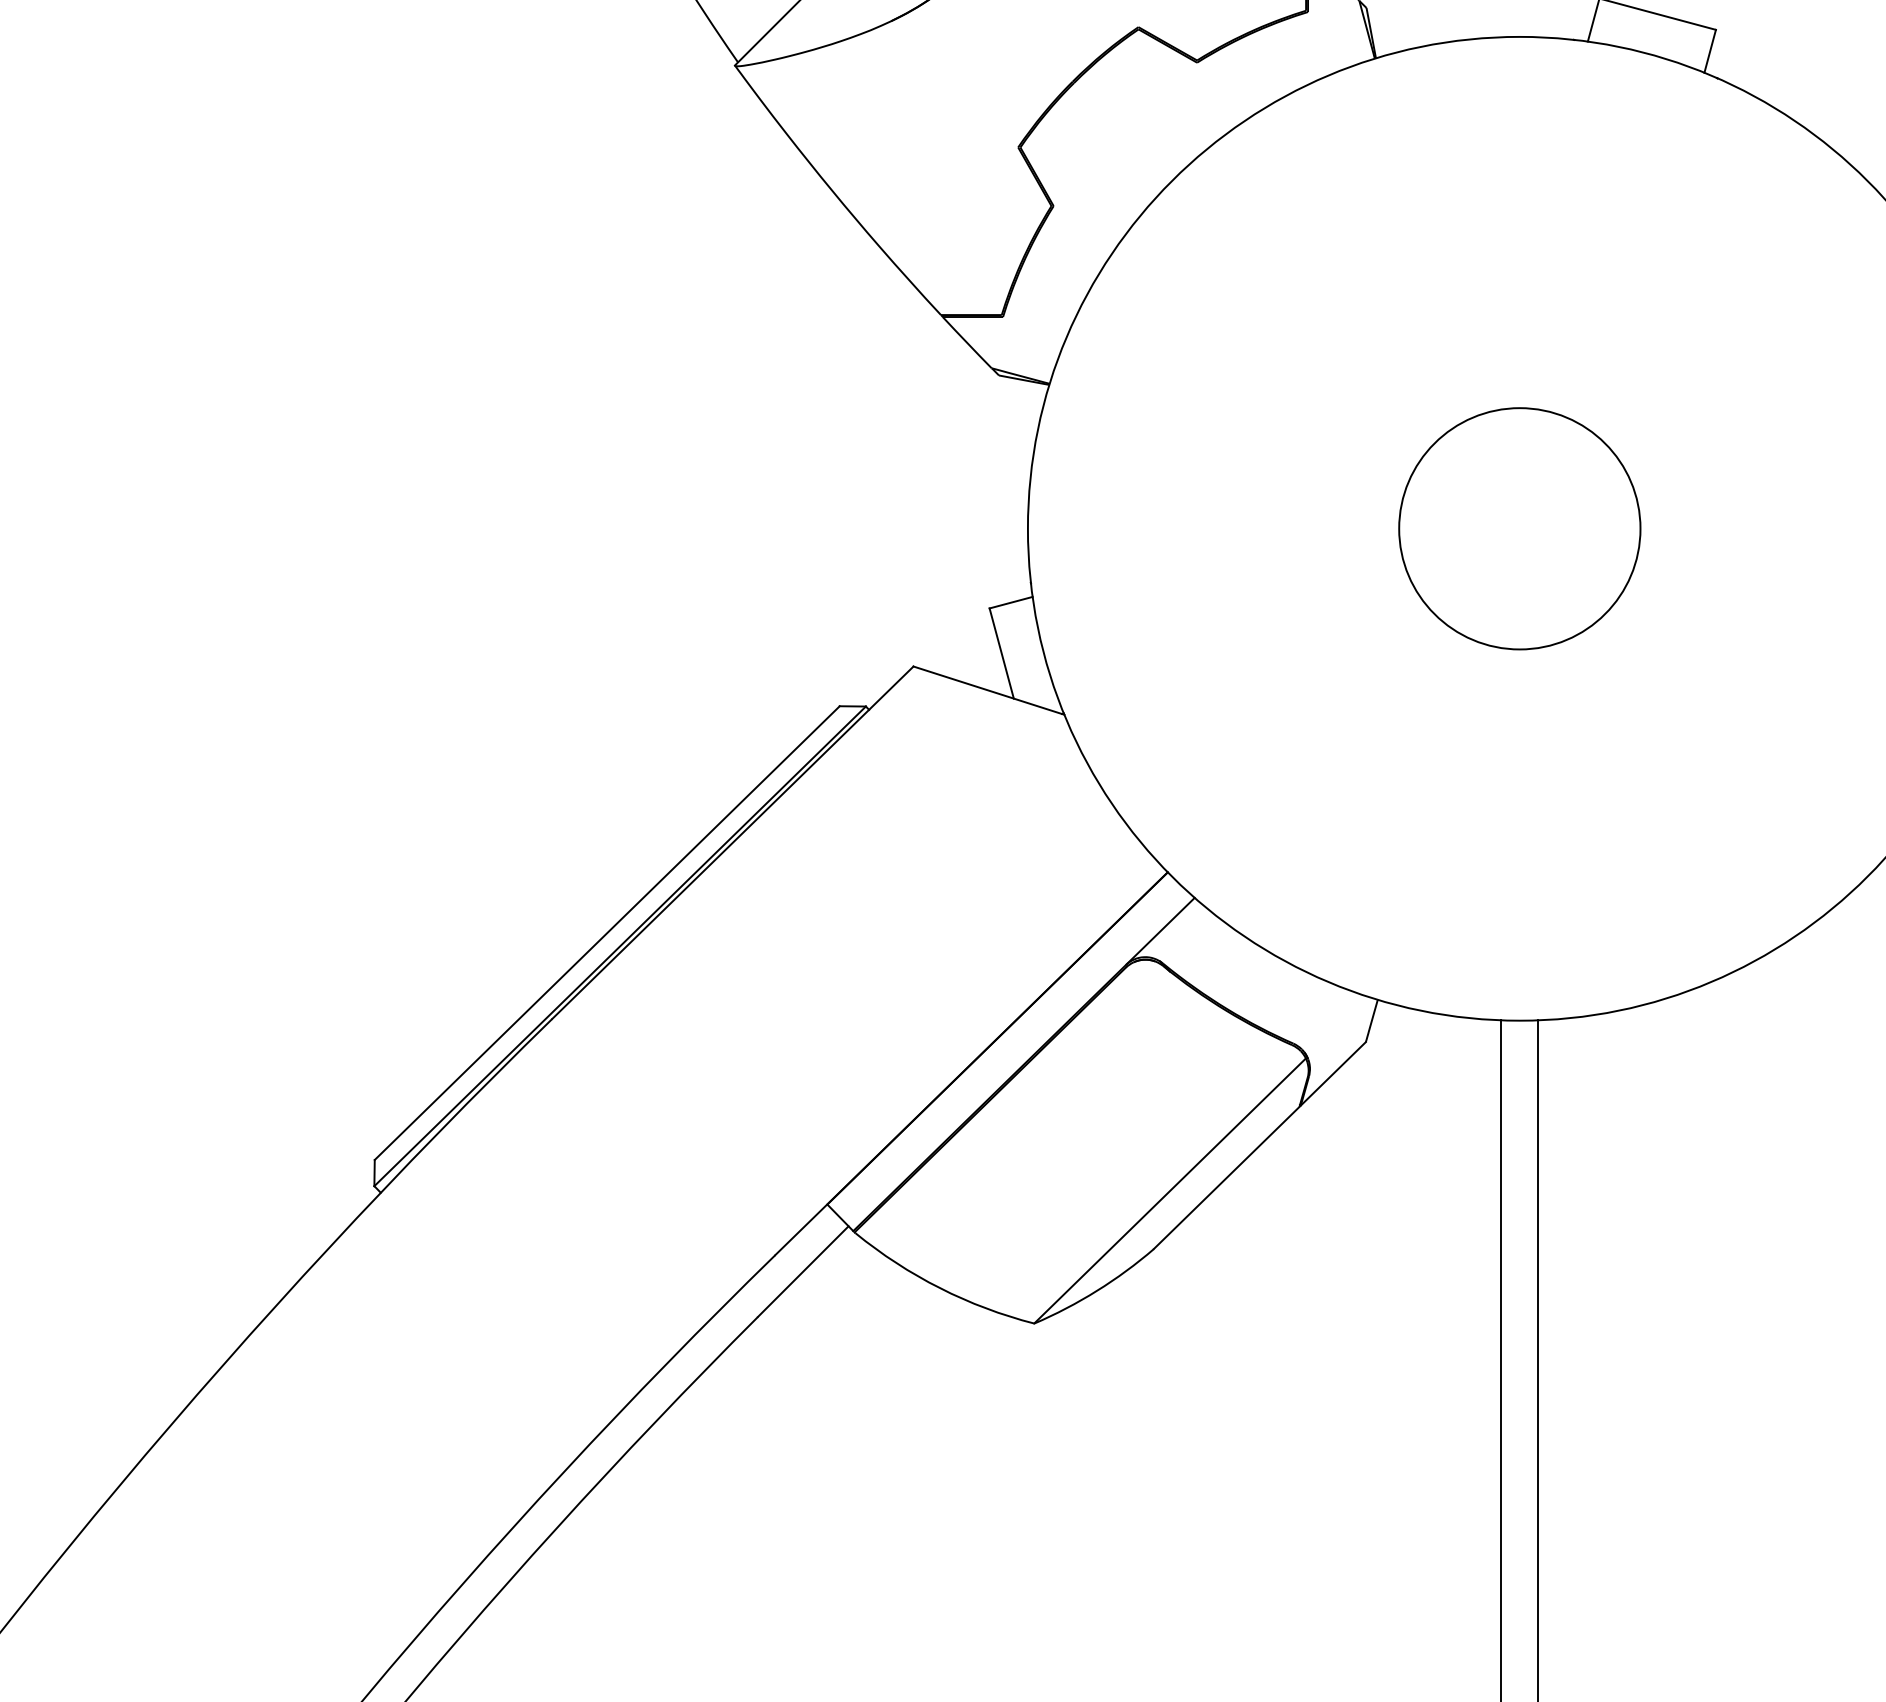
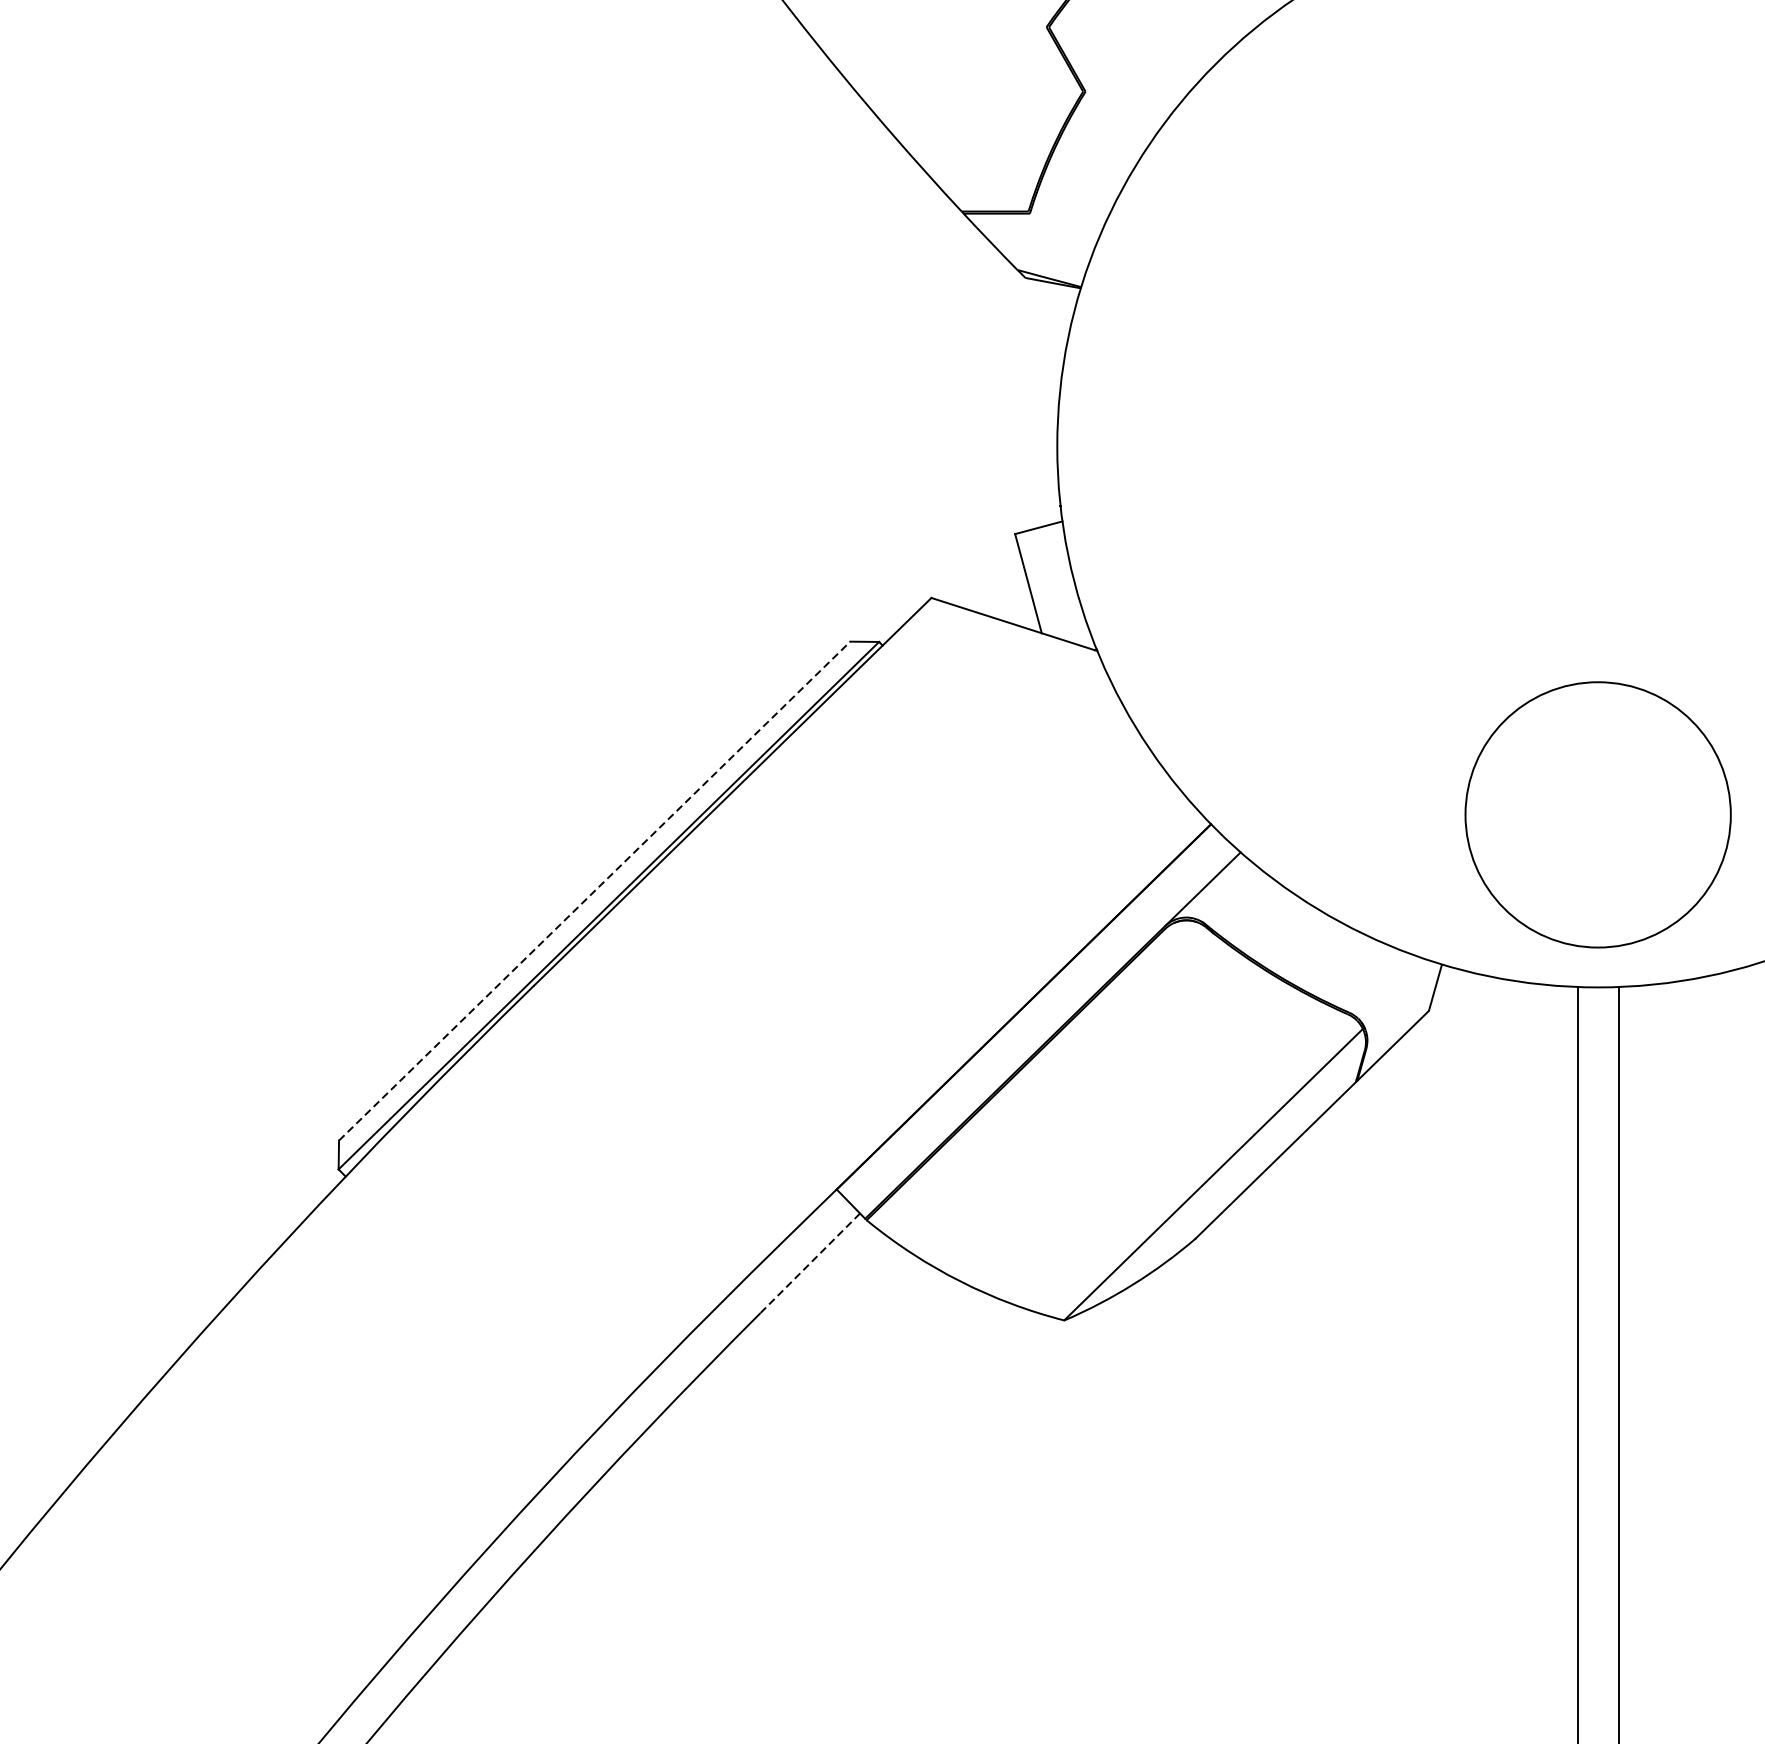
circle: (1519, 528) -> (1597, 814), moved
line: (607, 933) -> (594, 891), solid -> dashed
line: (802, 1271) -> (809, 1263), solid -> dashed

